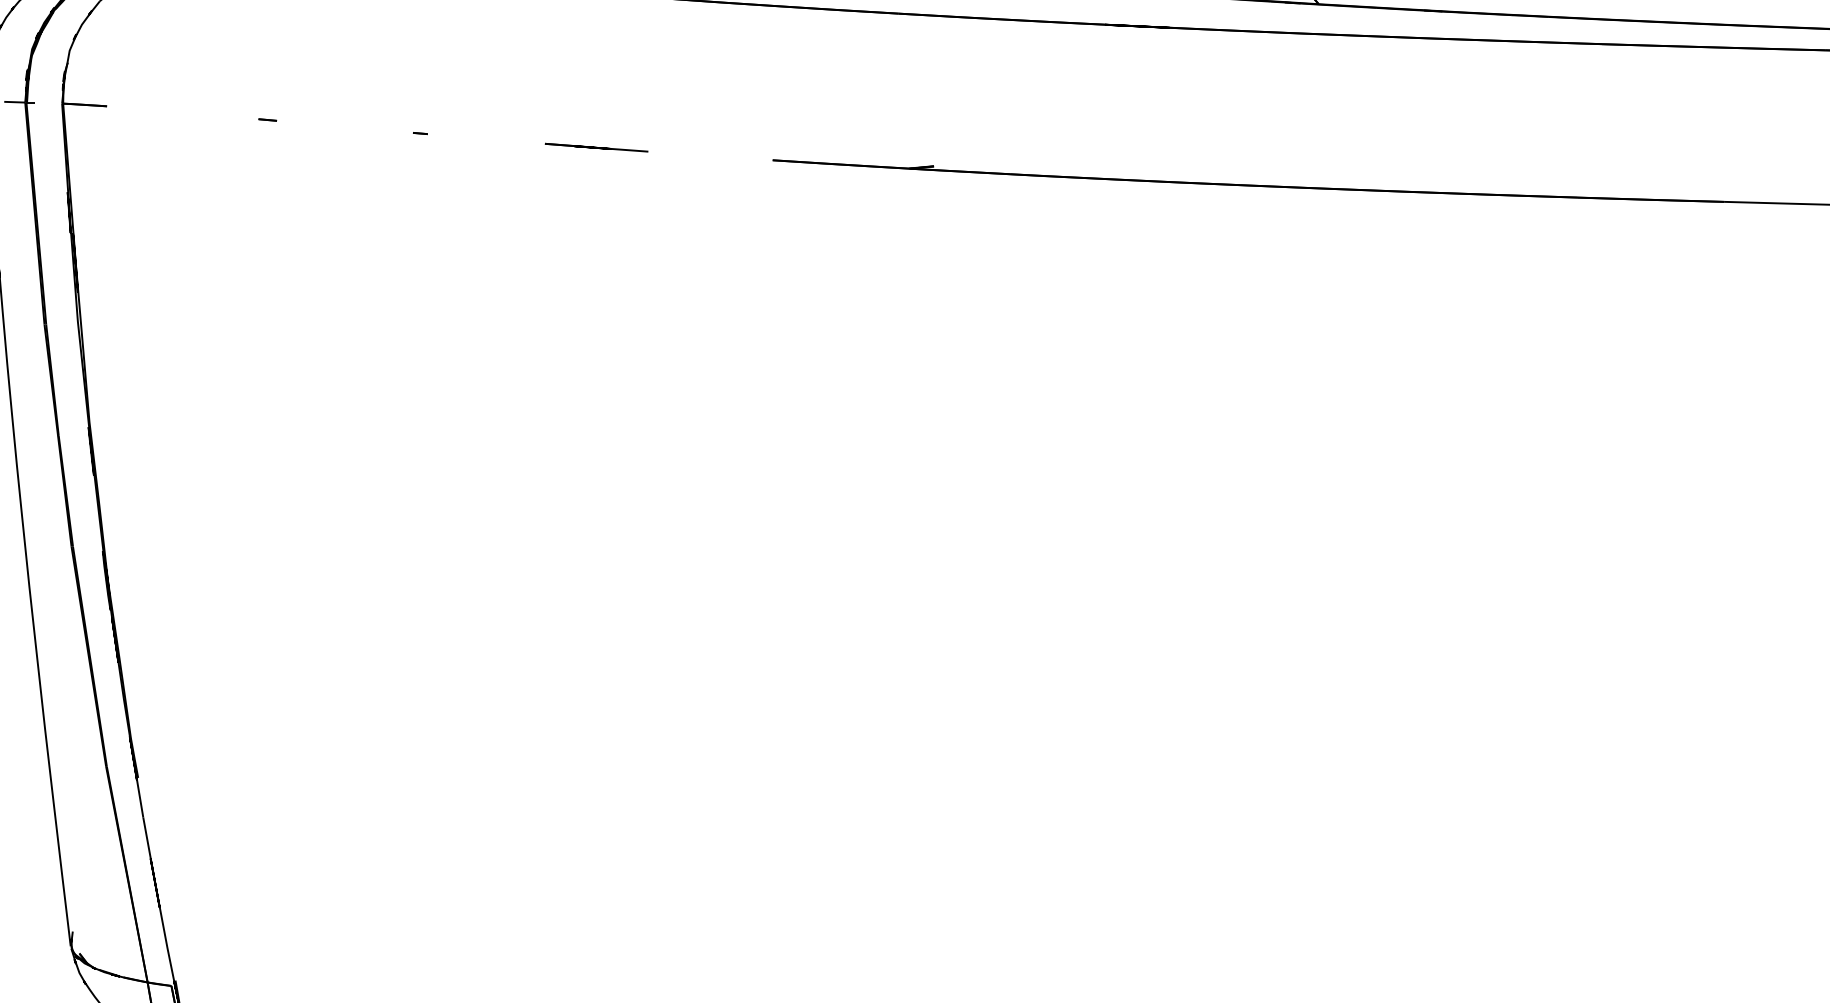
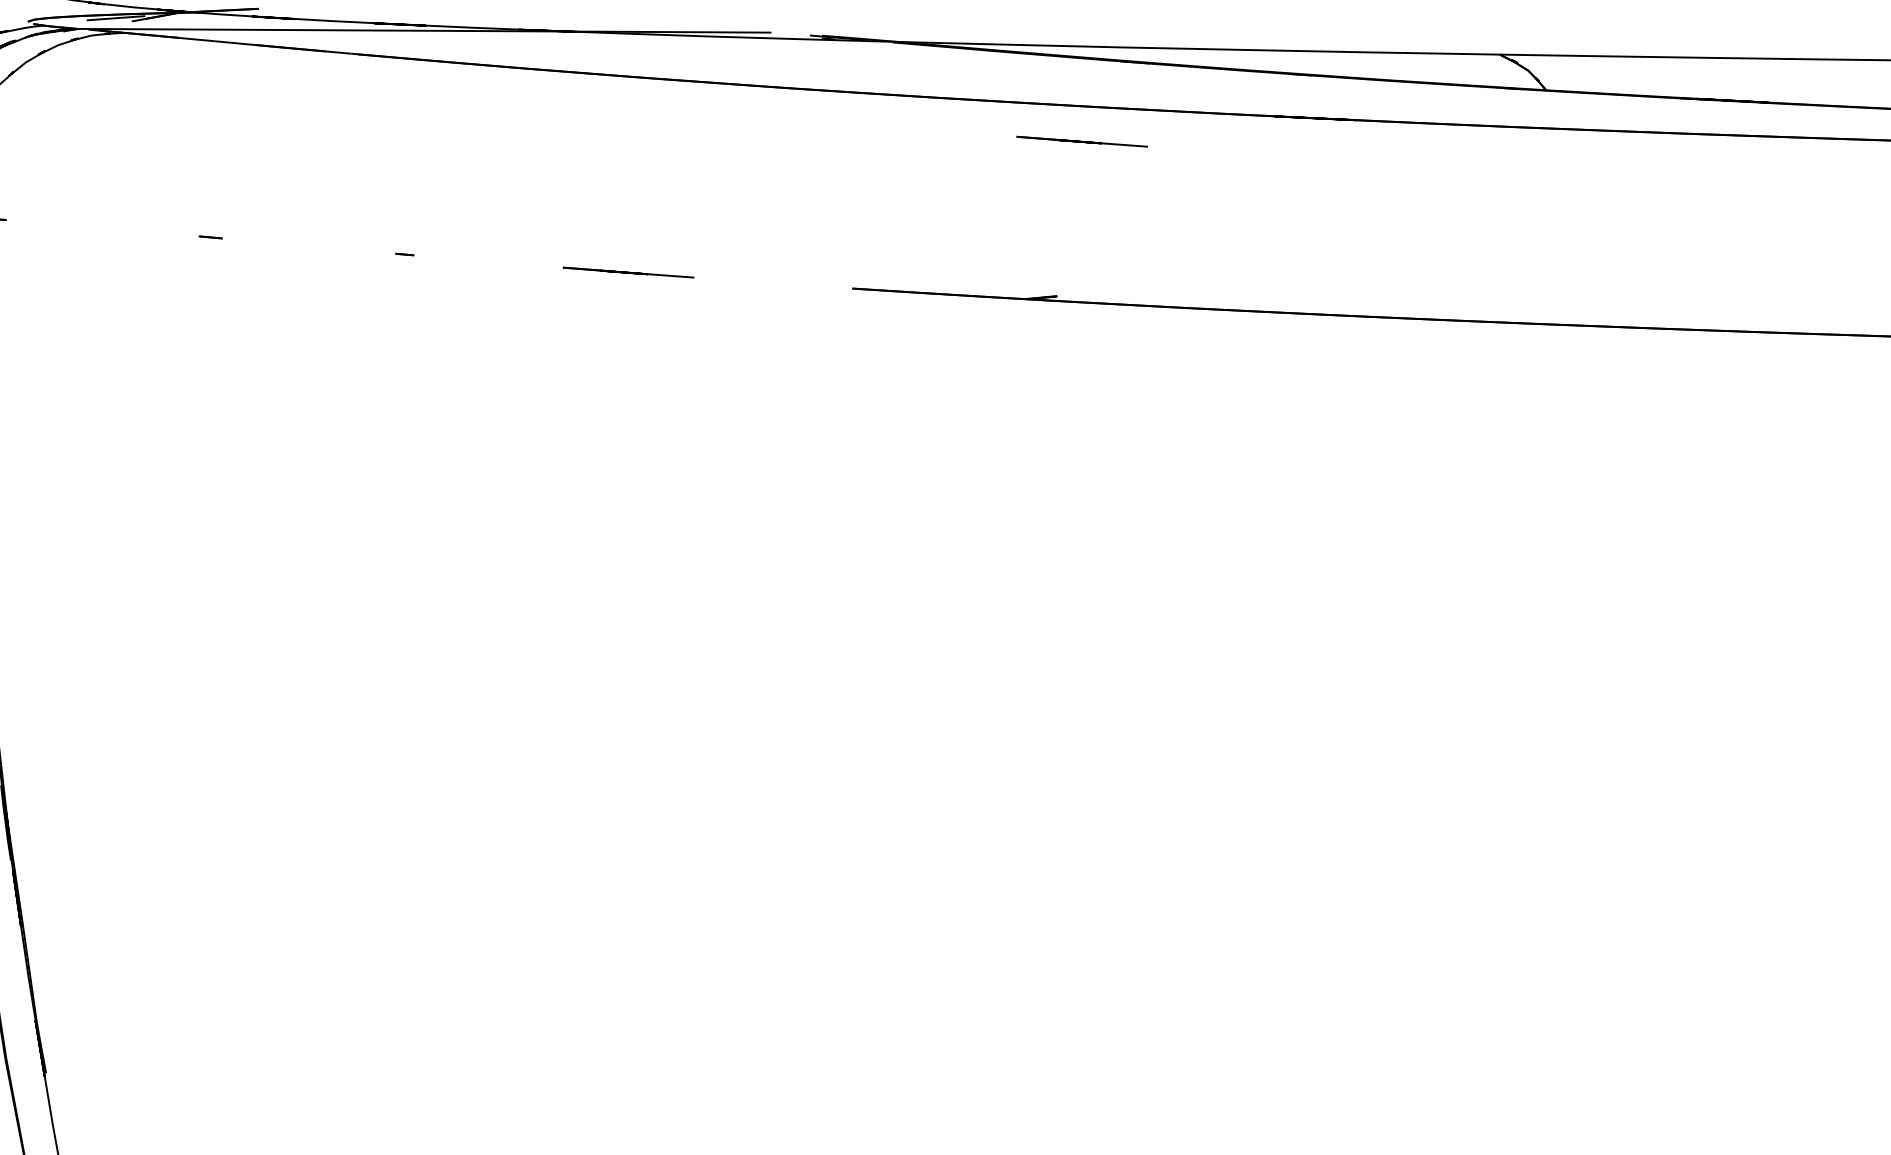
line: (953, 44) -> (1082, 141), added

